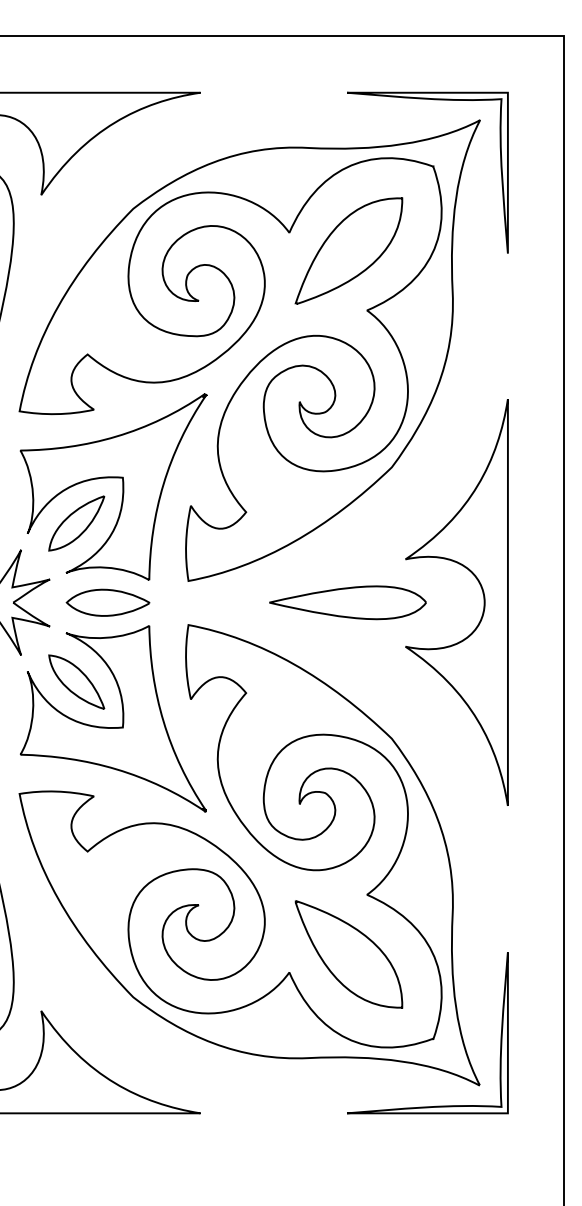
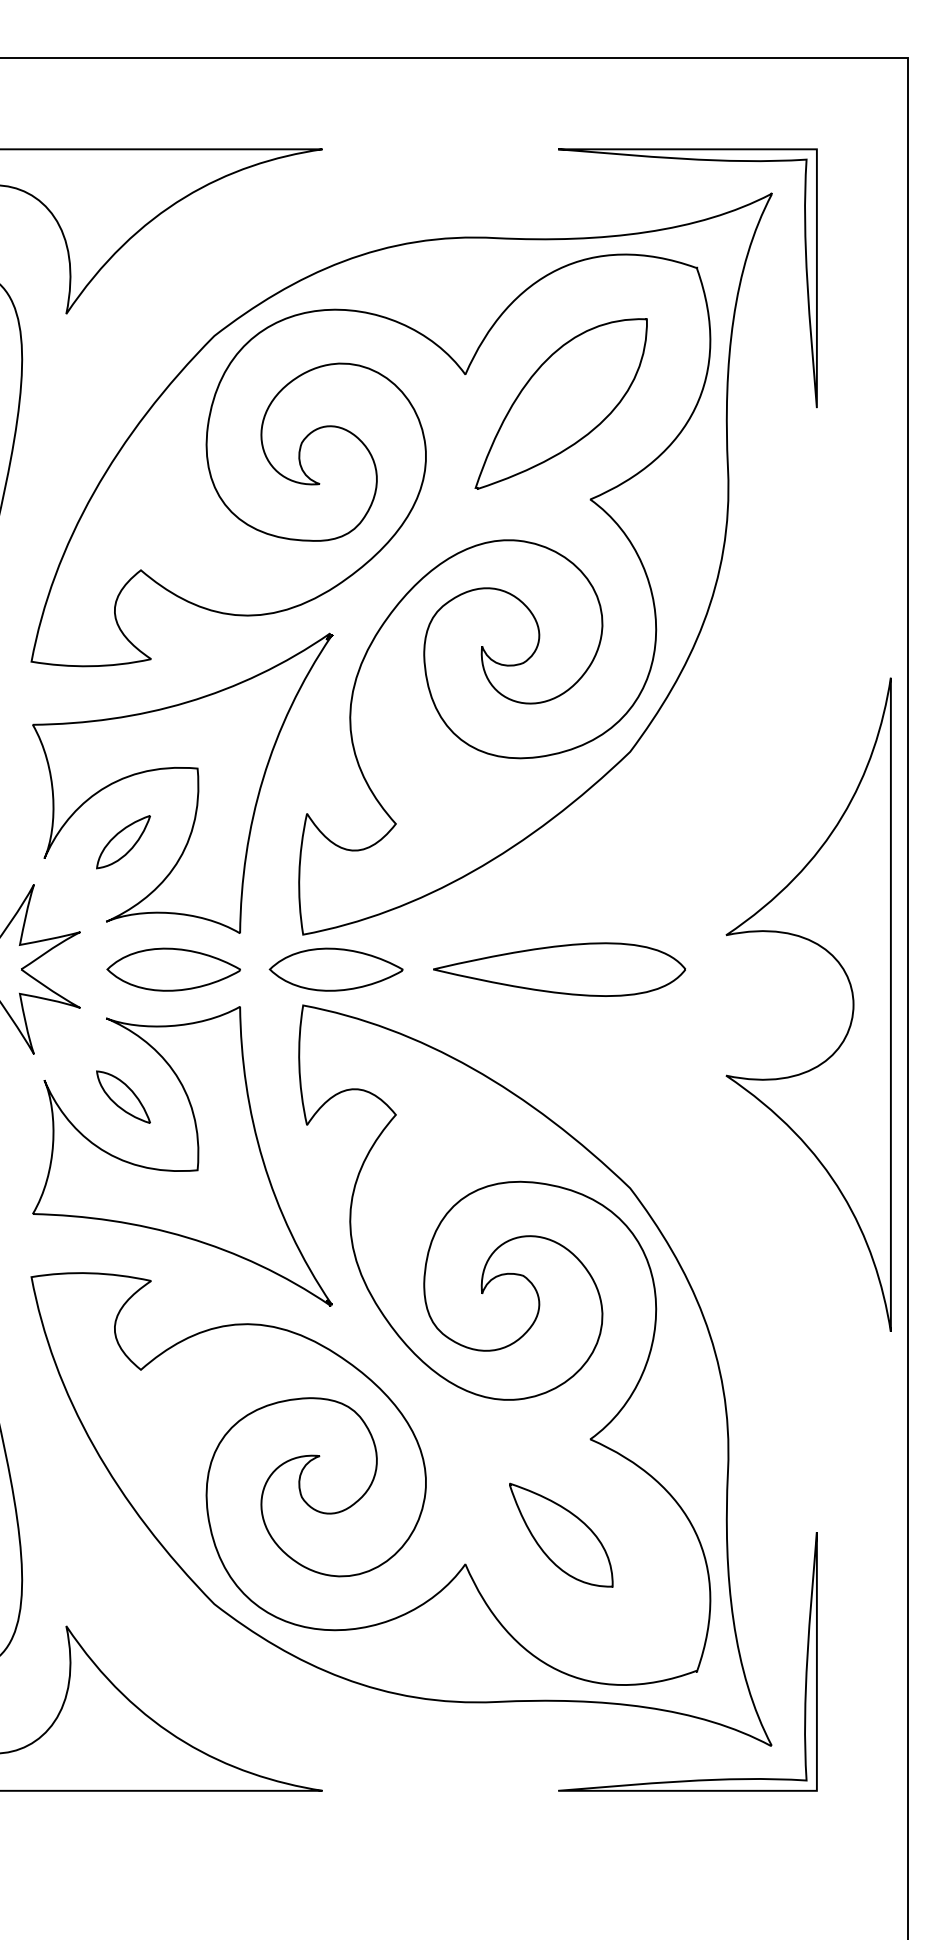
part: (76, 523) -> (122, 842), size x0.6
part: (208, 602) -> (335, 969), added
part: (483, 602) -> (851, 1004), moved
part: (76, 681) -> (122, 1096), size x0.6
part: (348, 954) -> (560, 1535), size x0.6

